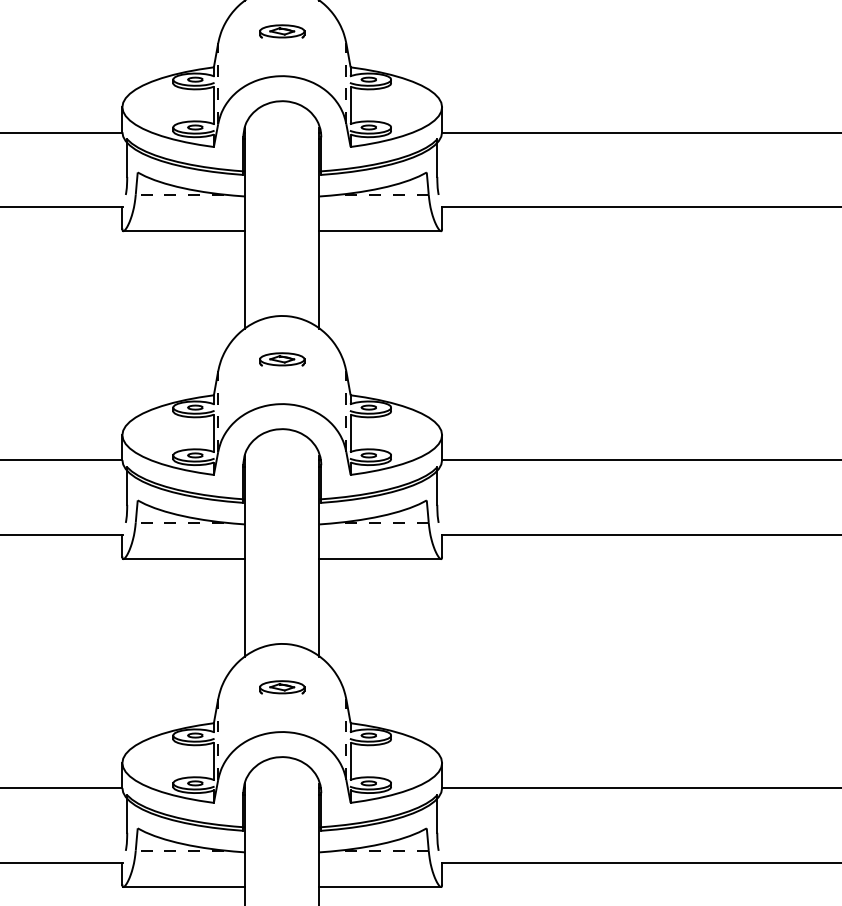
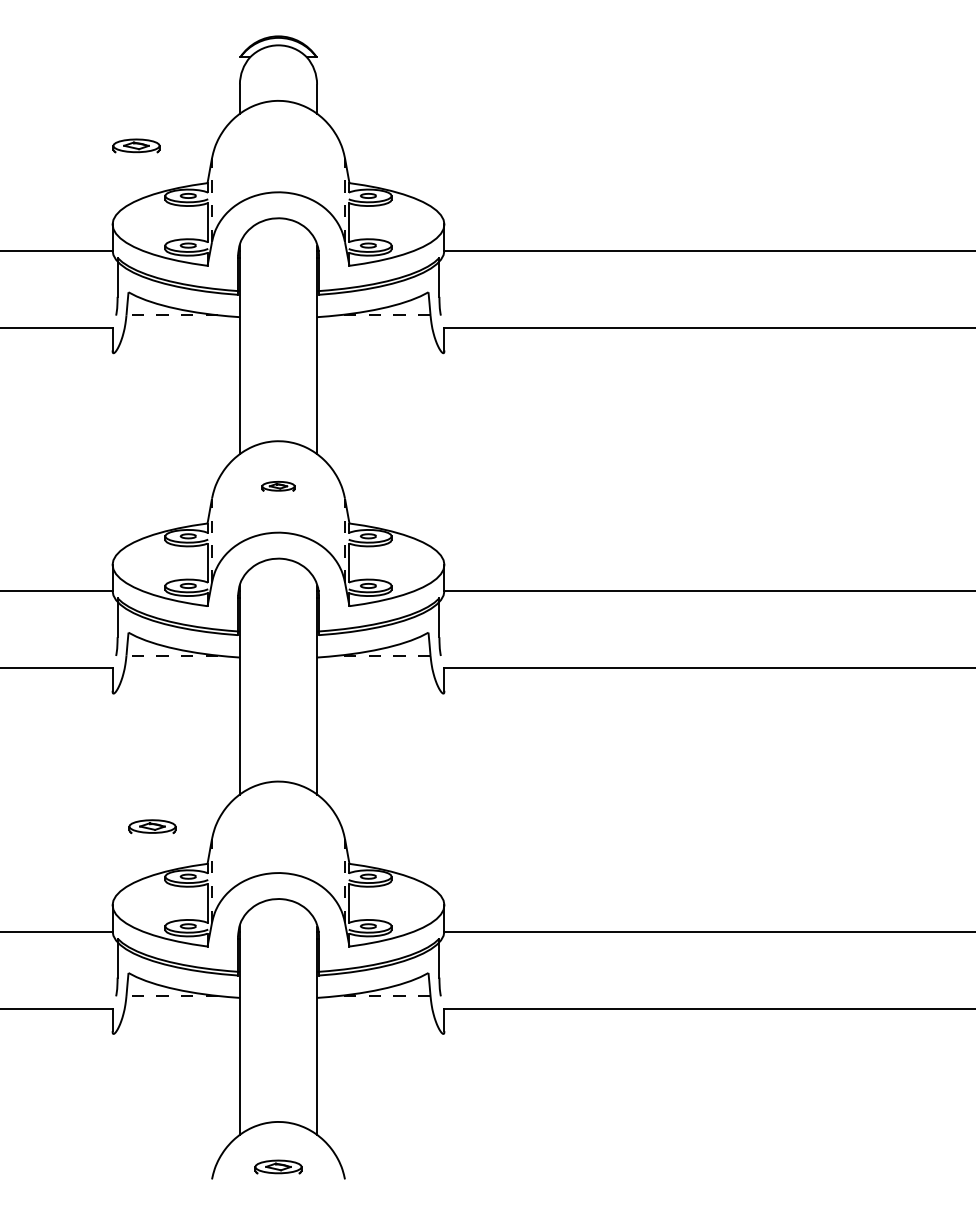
part: (282, 31) -> (136, 145), moved
line: (183, 231) -> (176, 353), removed
line: (380, 231) -> (380, 353), removed
part: (282, 359) -> (278, 486), size x0.7
line: (183, 559) -> (176, 693), removed
line: (380, 559) -> (380, 693), removed
part: (282, 687) -> (152, 826), moved
line: (183, 886) -> (176, 1033), removed
line: (380, 886) -> (380, 1033), removed

